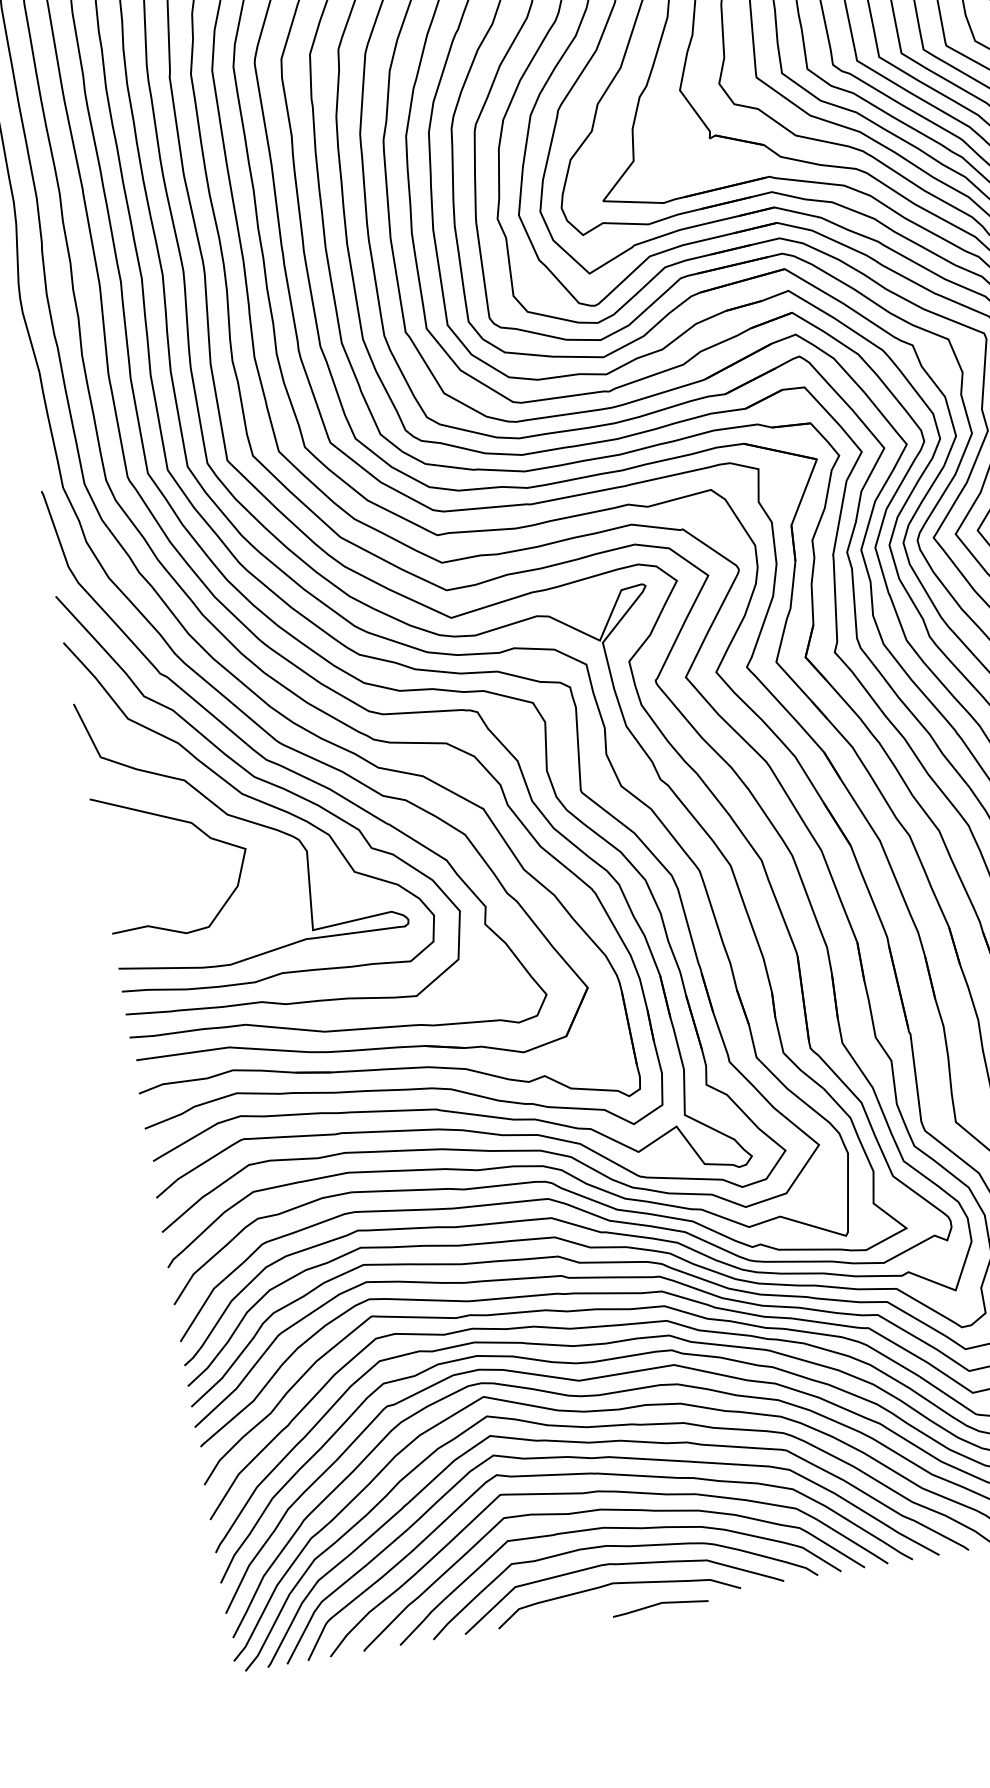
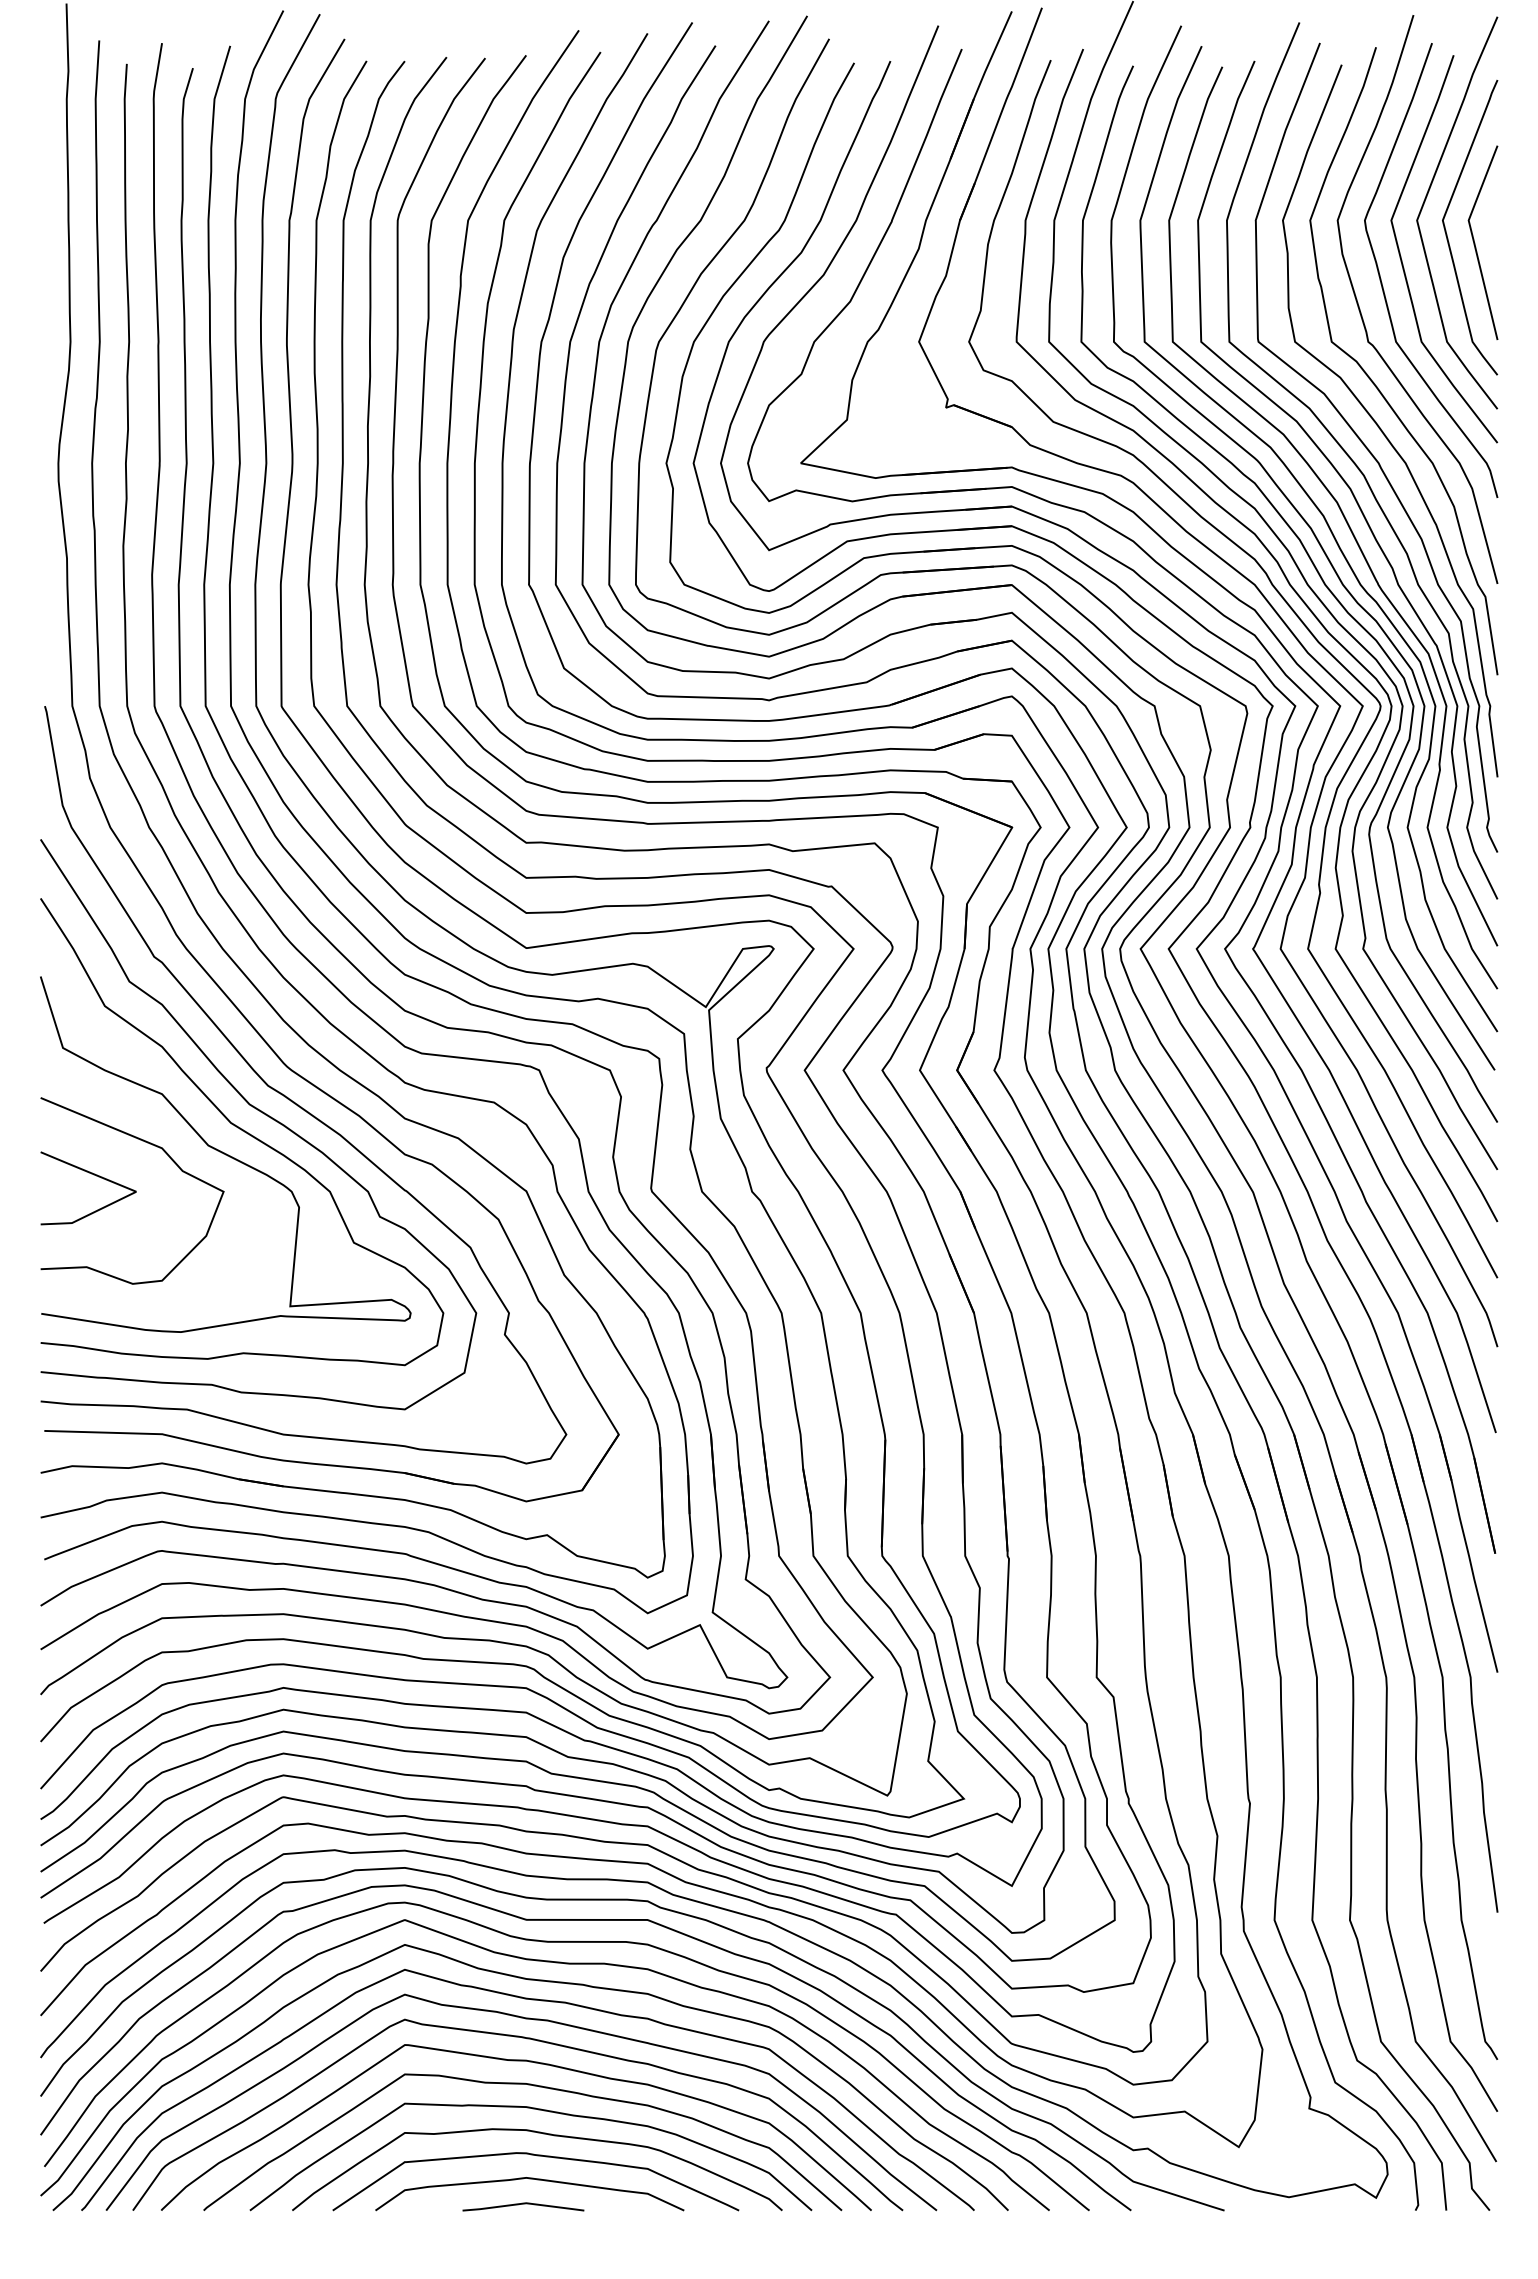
line: (141, 853) -> (93, 1175), added
line: (660, 1604) -> (523, 2204), moved

